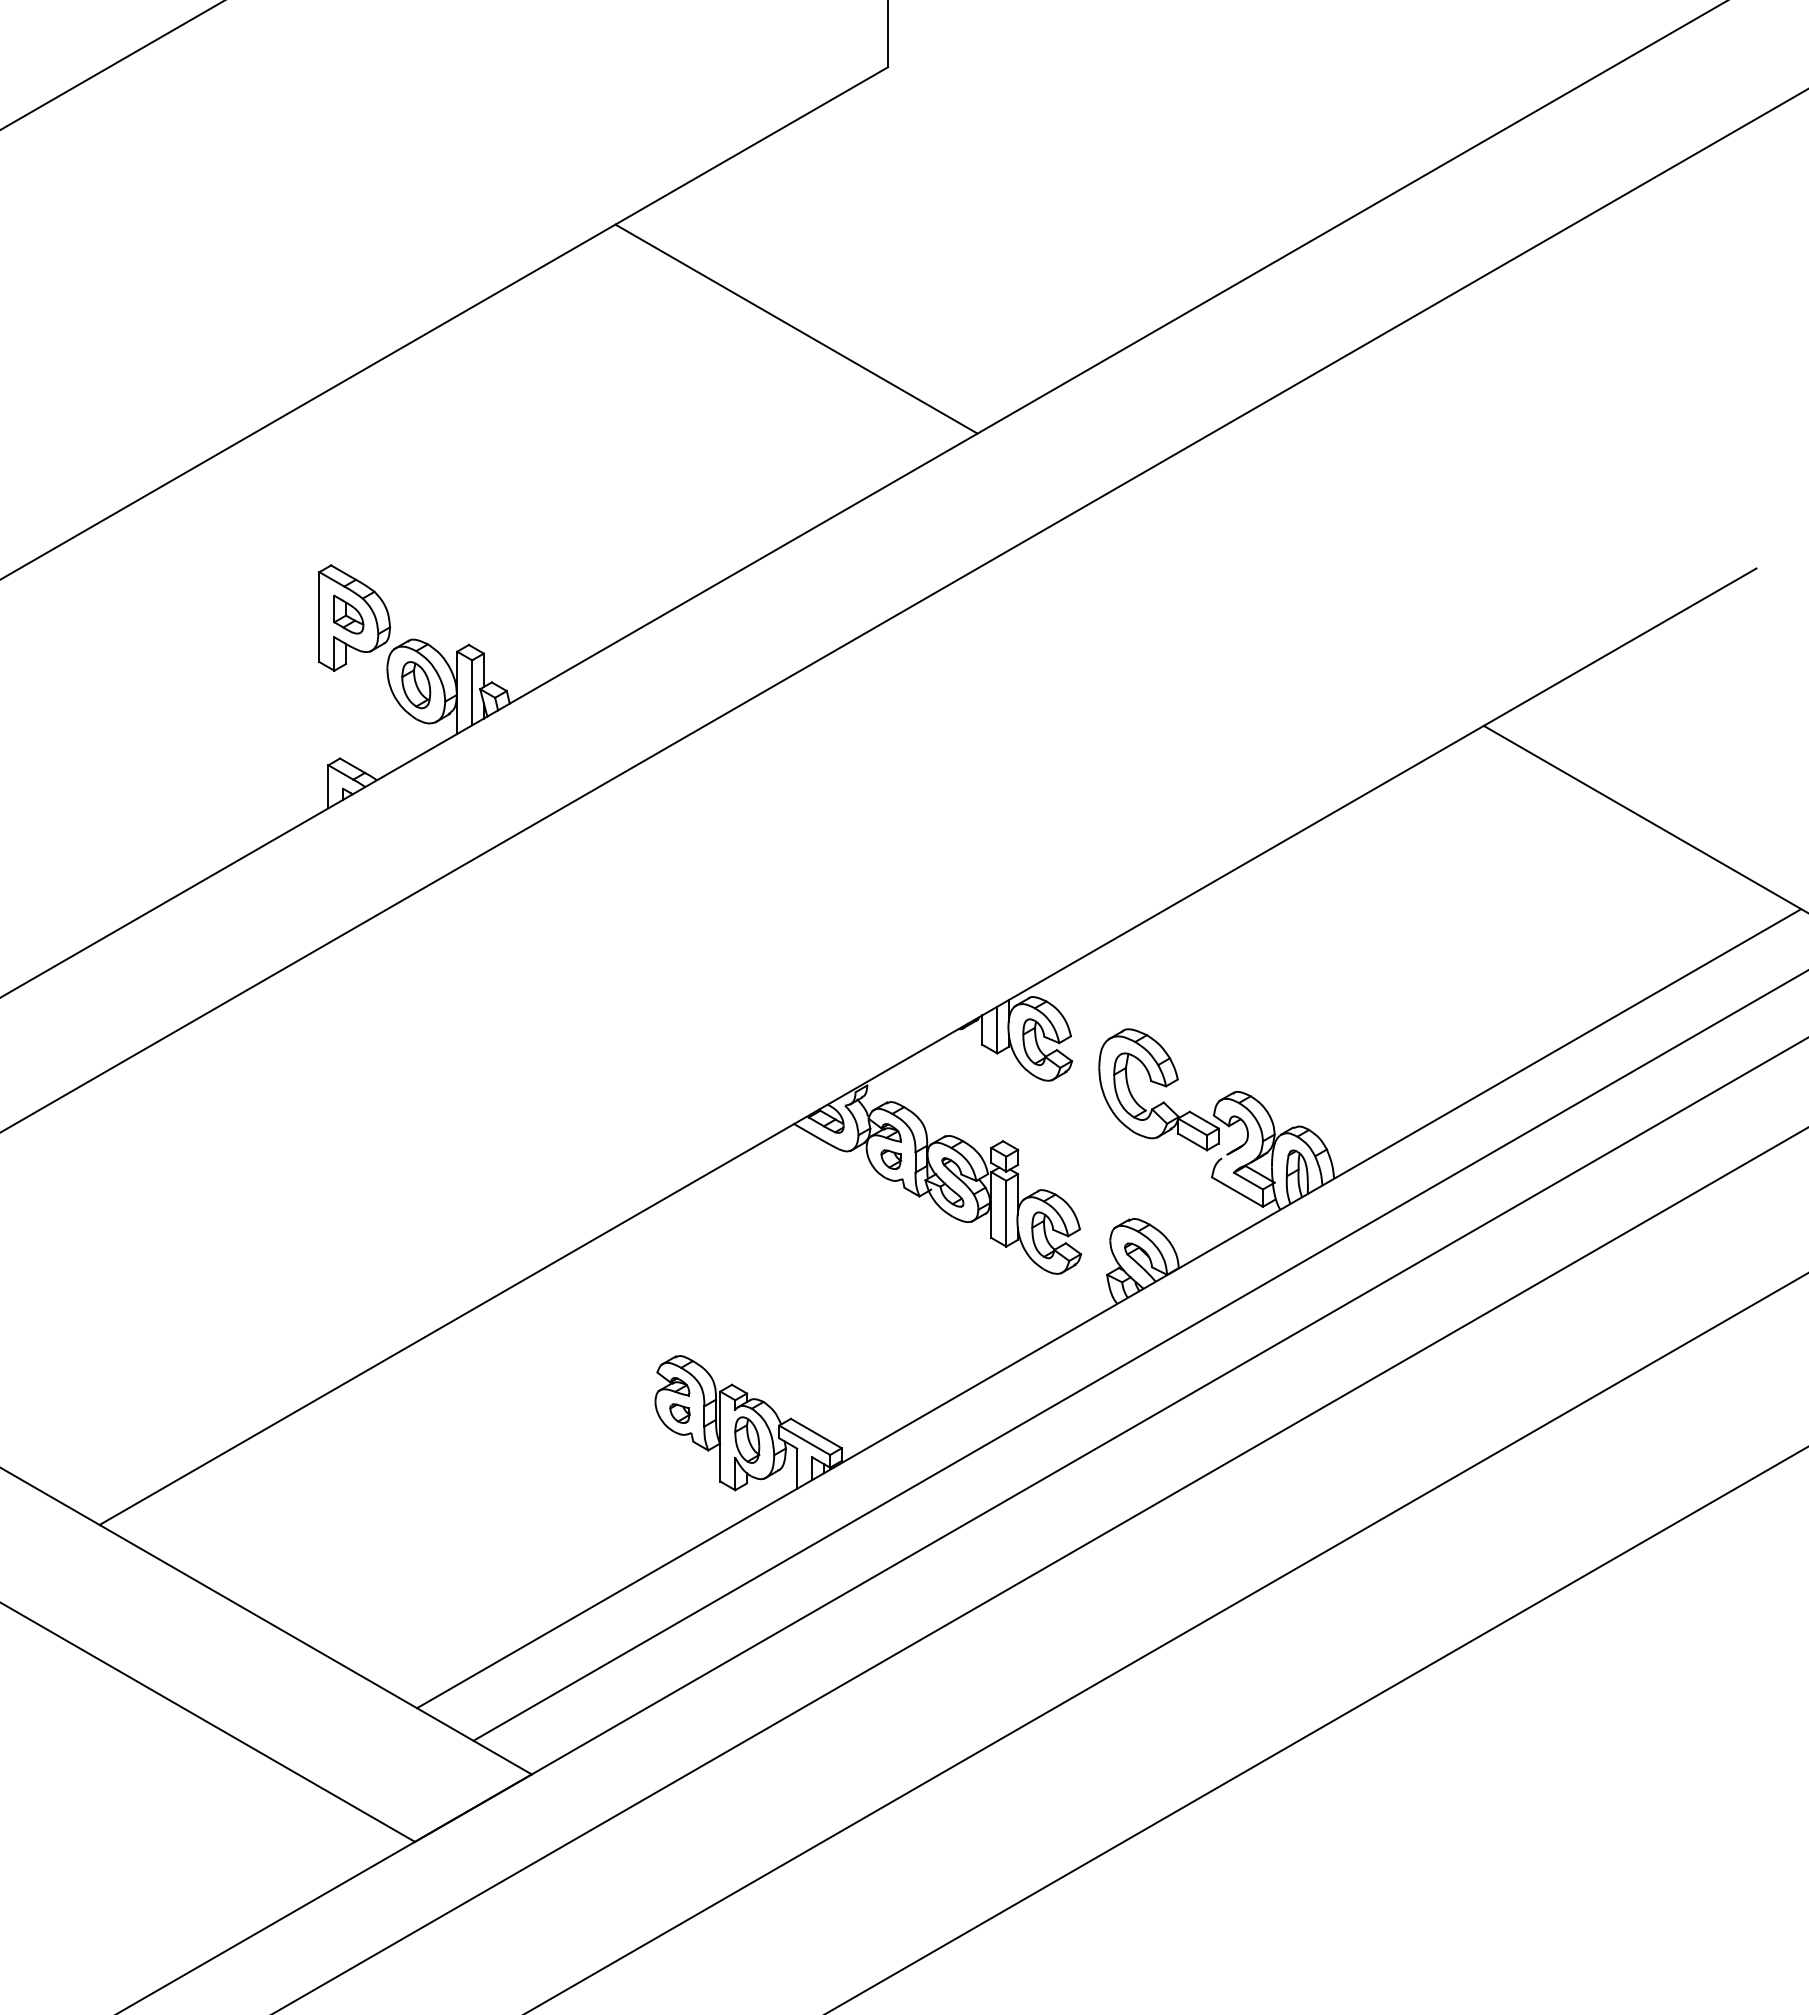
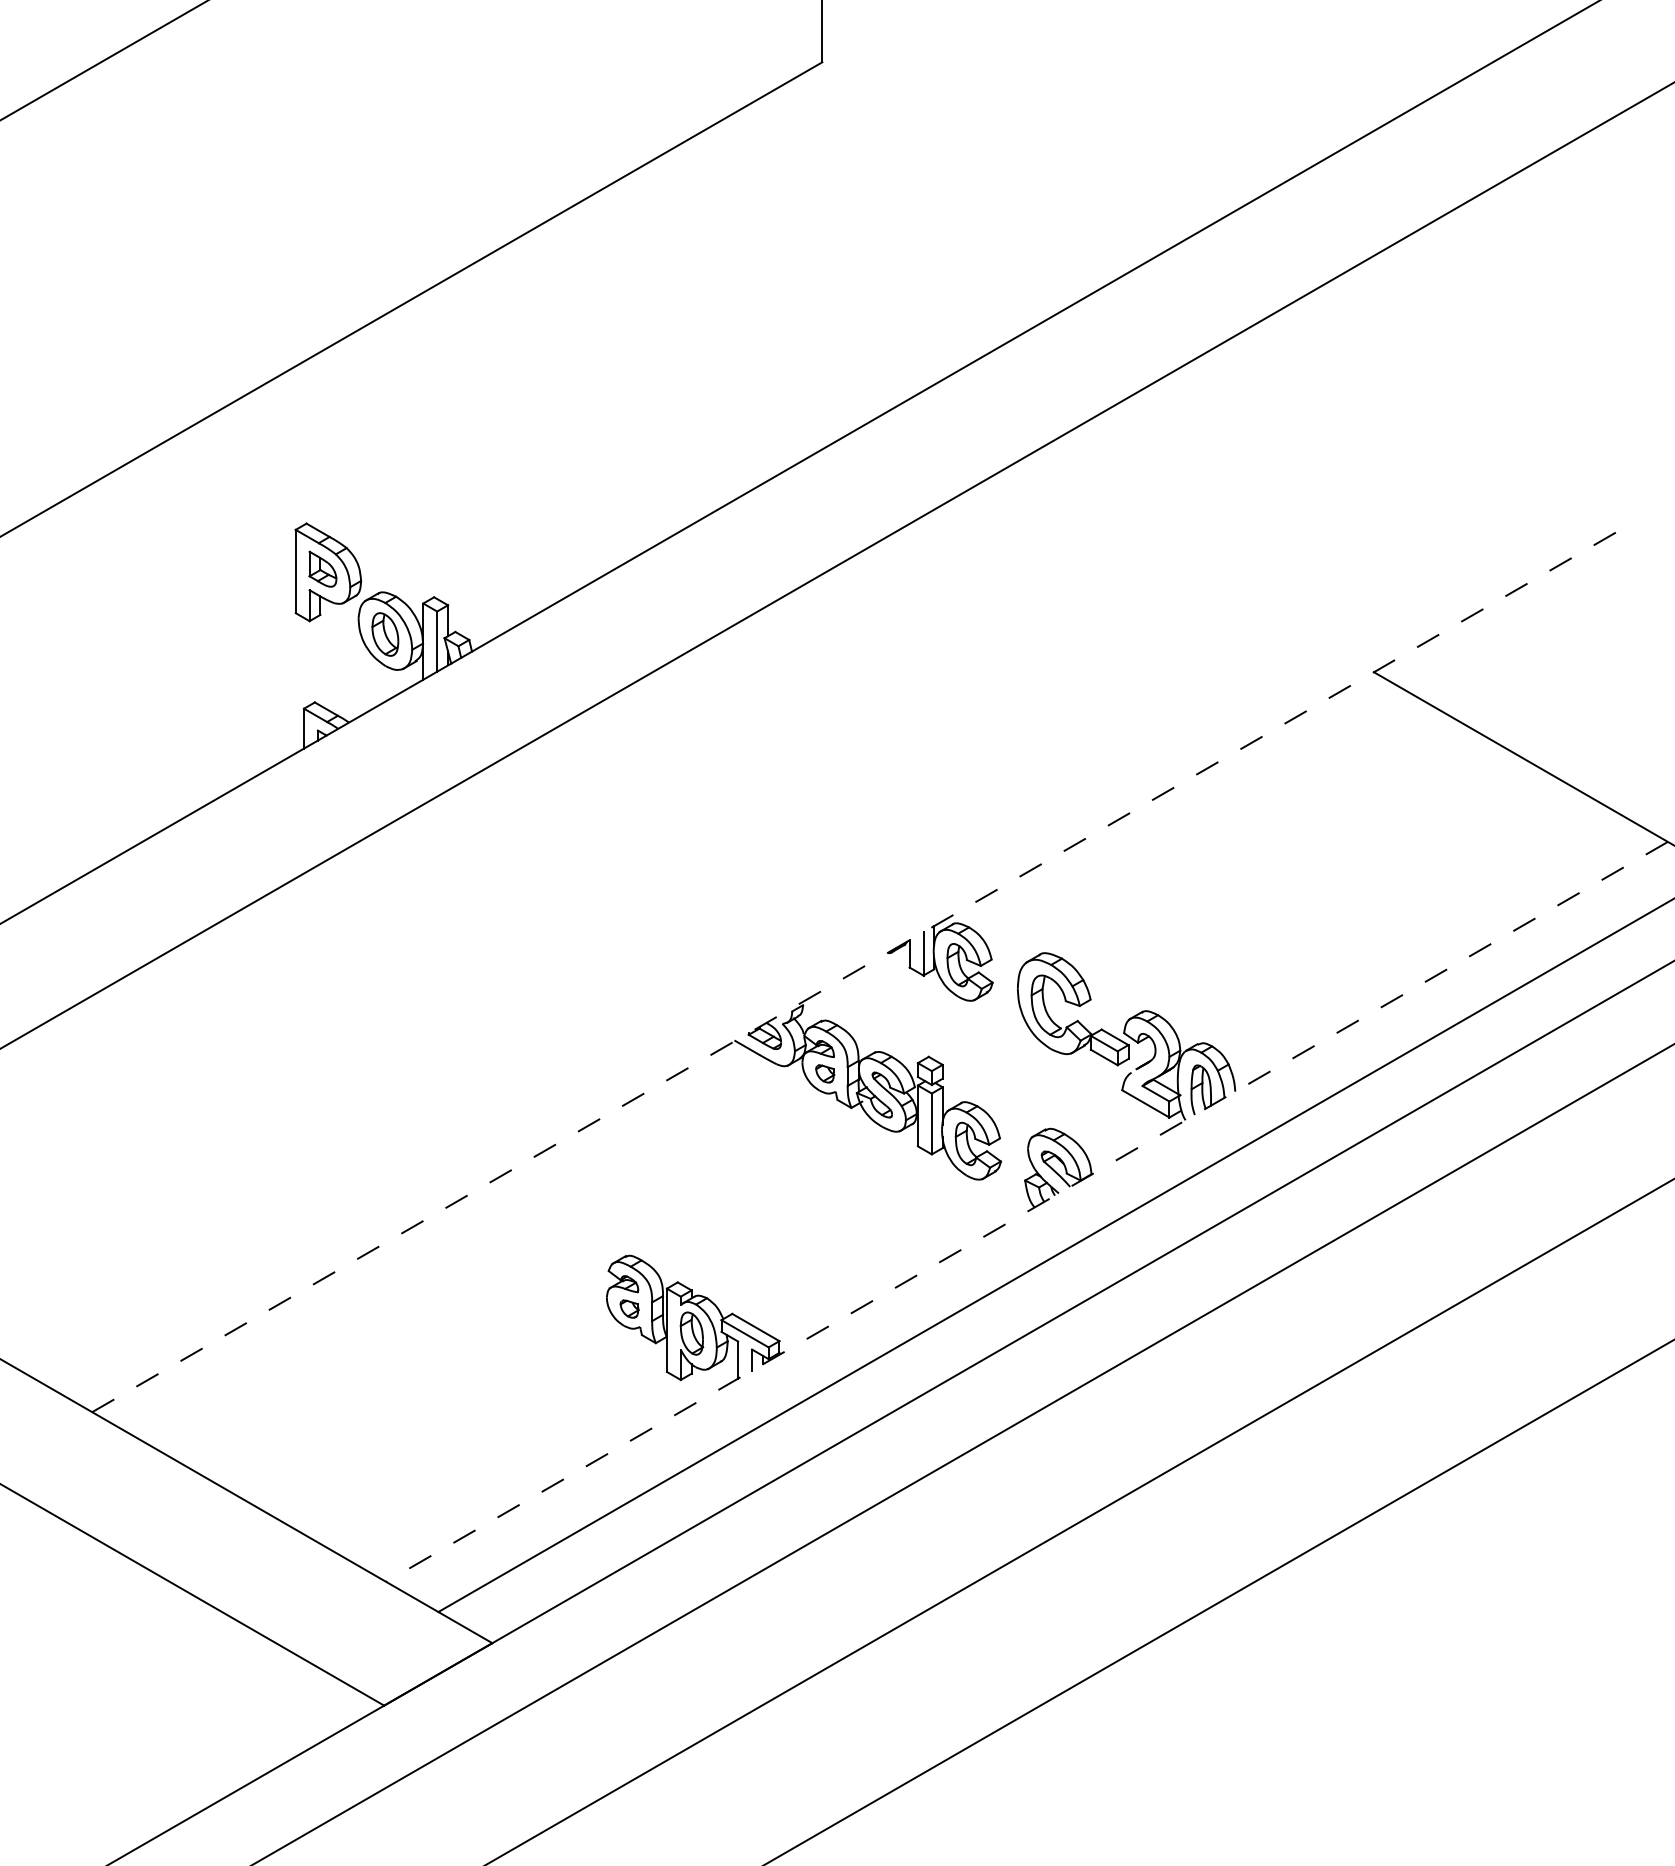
line: (796, 328) -> (737, 304), removed
line: (928, 1046) -> (859, 969), solid -> dashed
line: (1108, 1308) -> (1026, 1211), solid -> dashed

